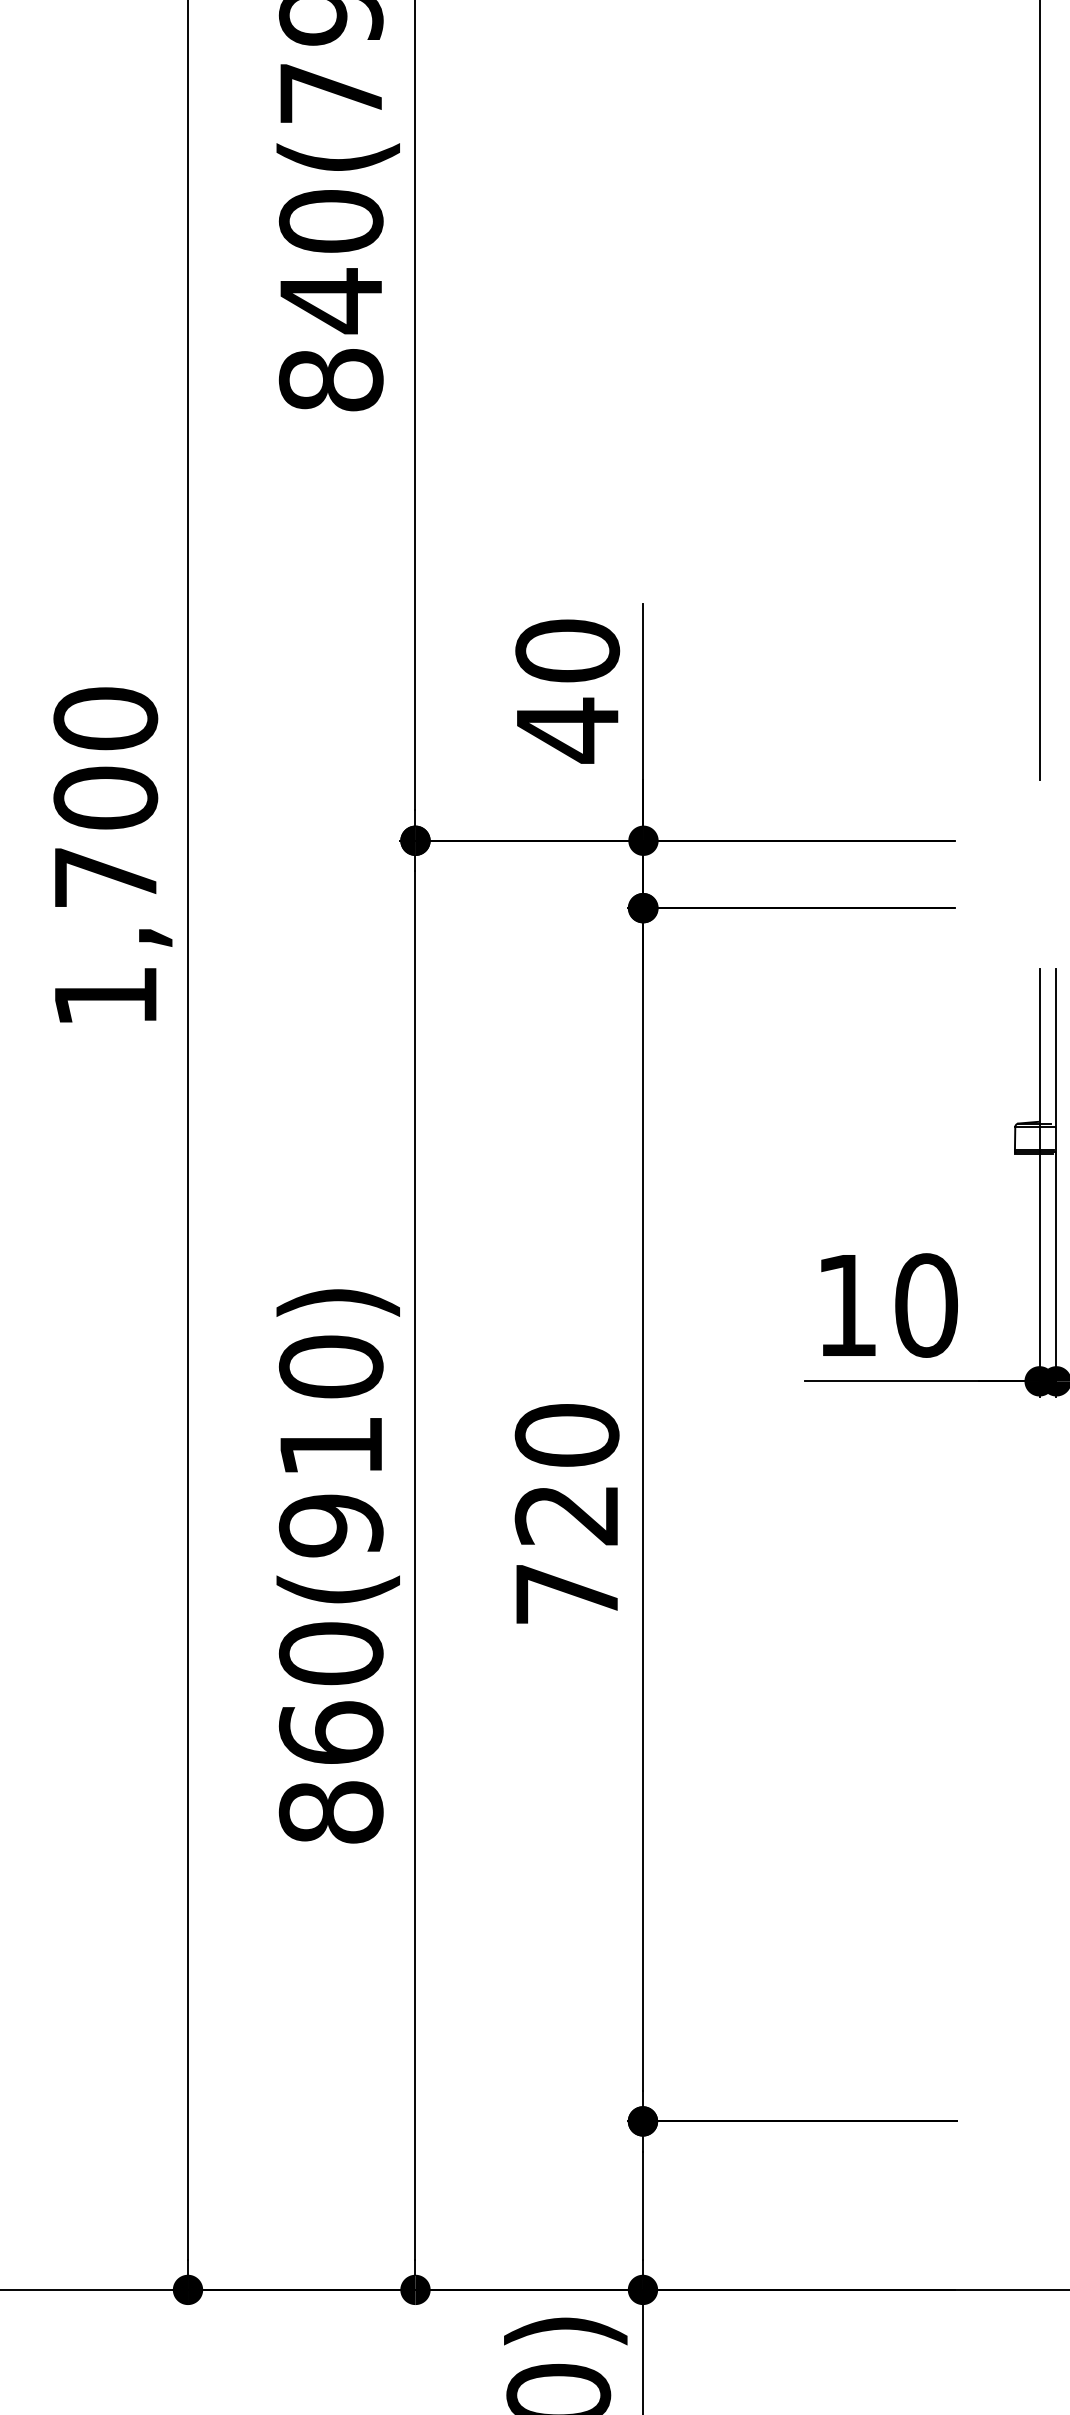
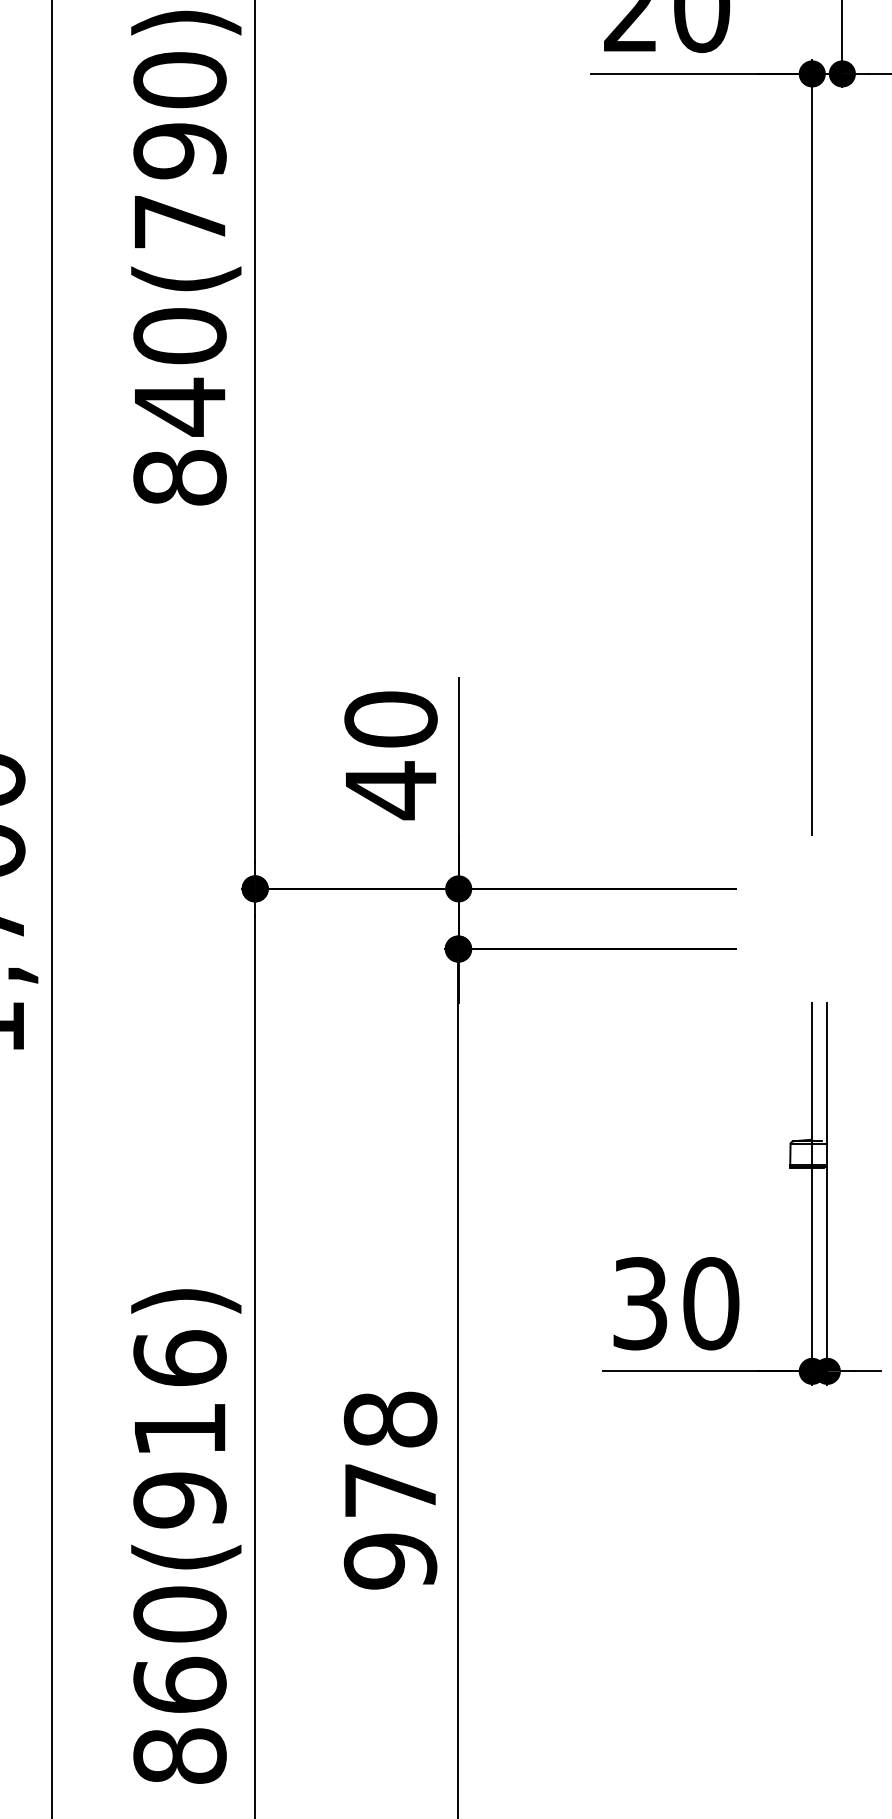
text: (846, 1305) -> (639, 1303), 10 -> 30
text: (330, 1366) -> (179, 1358), 860(910) -> 860(916)
text: (566, 1514) -> (390, 1490), 720 -> 978

